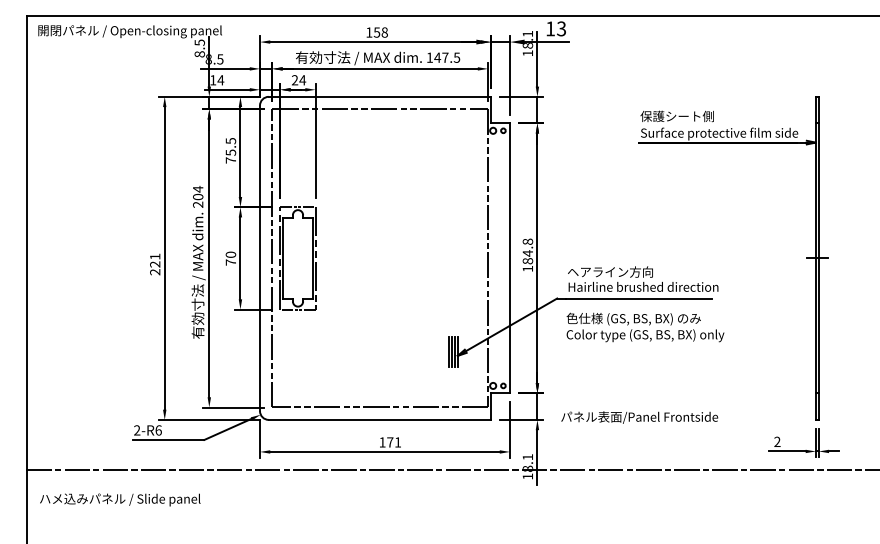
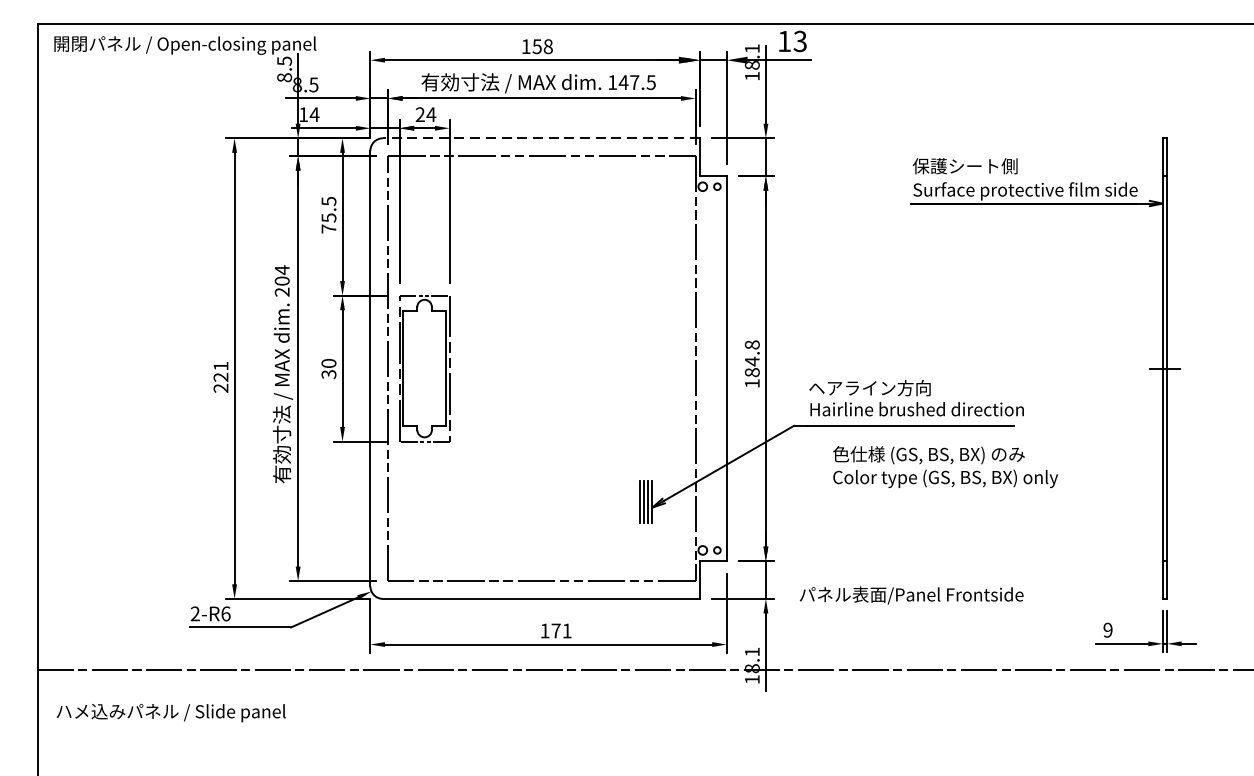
line: (379, 96) -> (540, 137), solid -> dashed
text: (230, 262) -> (328, 374), 70 -> 30
text: (645, 327) -> (945, 467), moved
text: (777, 442) -> (1108, 631), 2 -> 9

